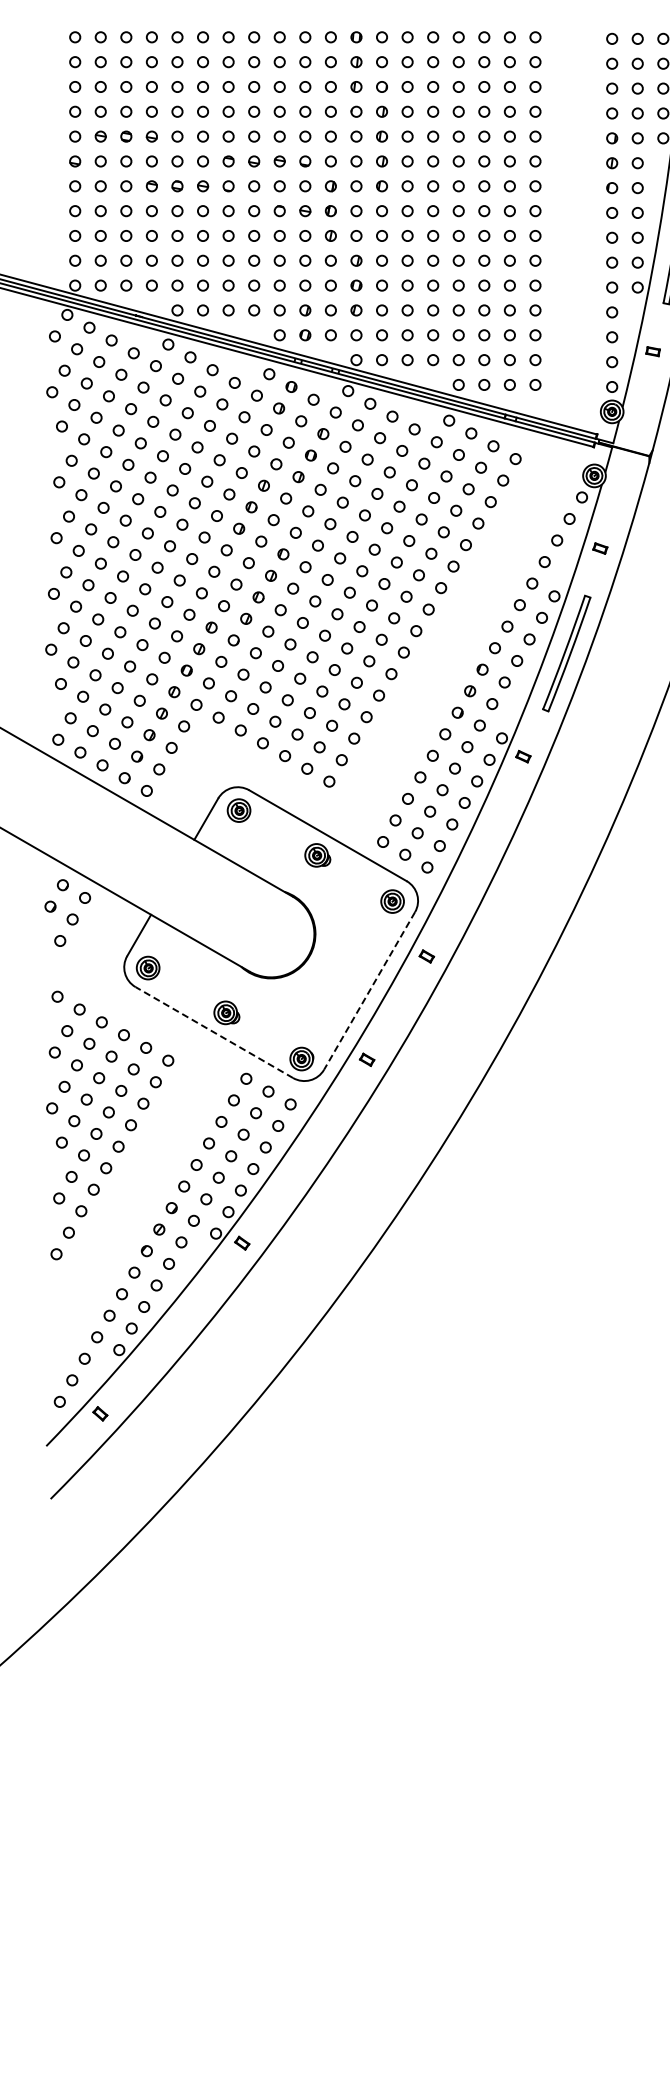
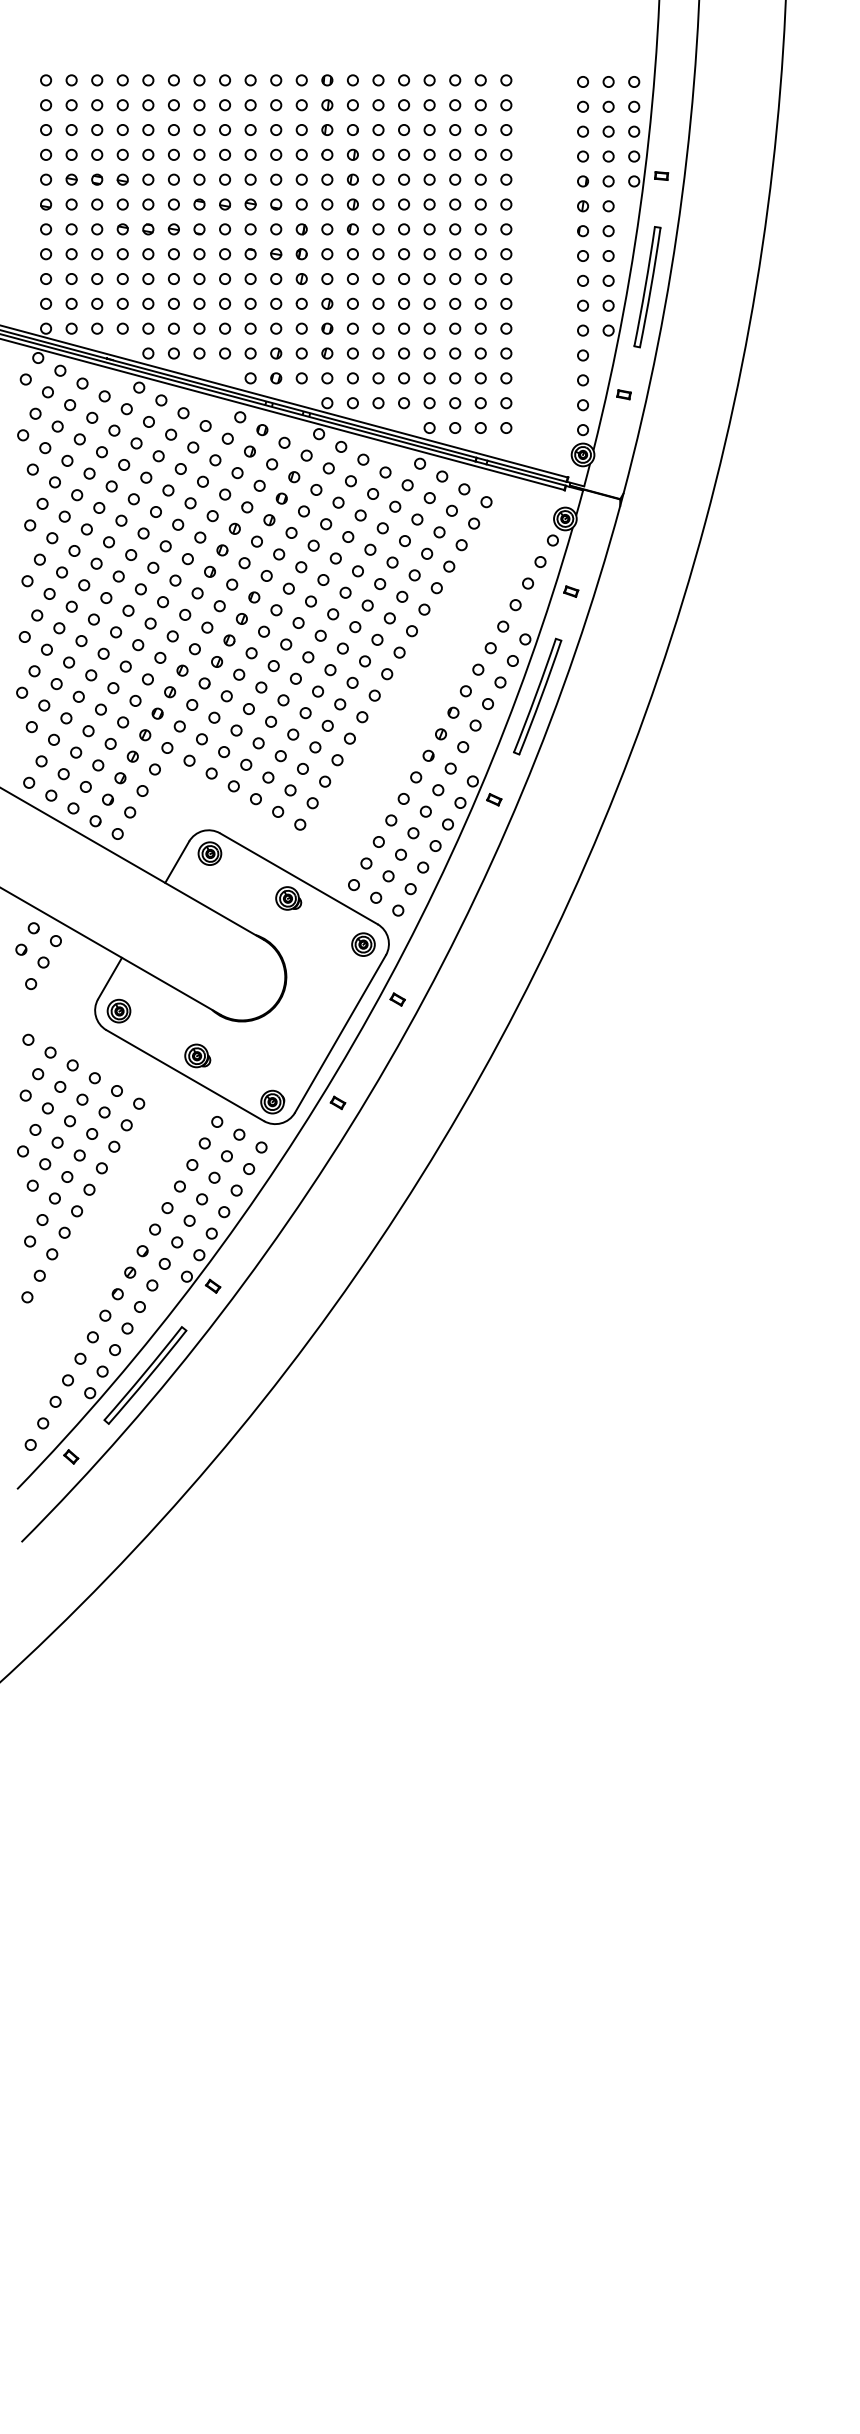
line: (369, 991) -> (340, 1034), dashed -> solid
line: (214, 1032) -> (185, 1075), dashed -> solid
part: (174, 1332) -> (145, 1375), added

